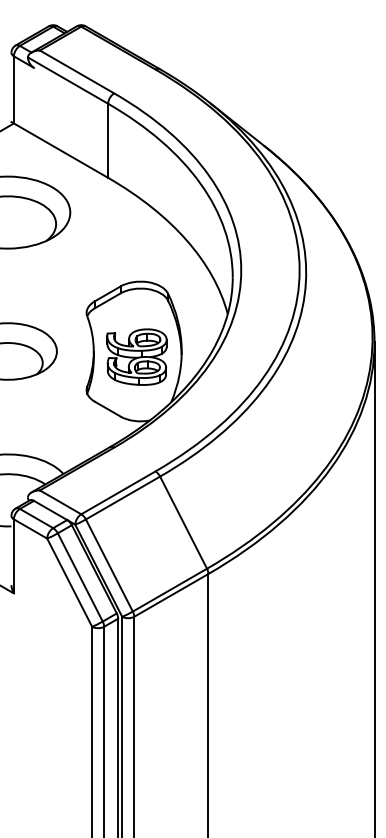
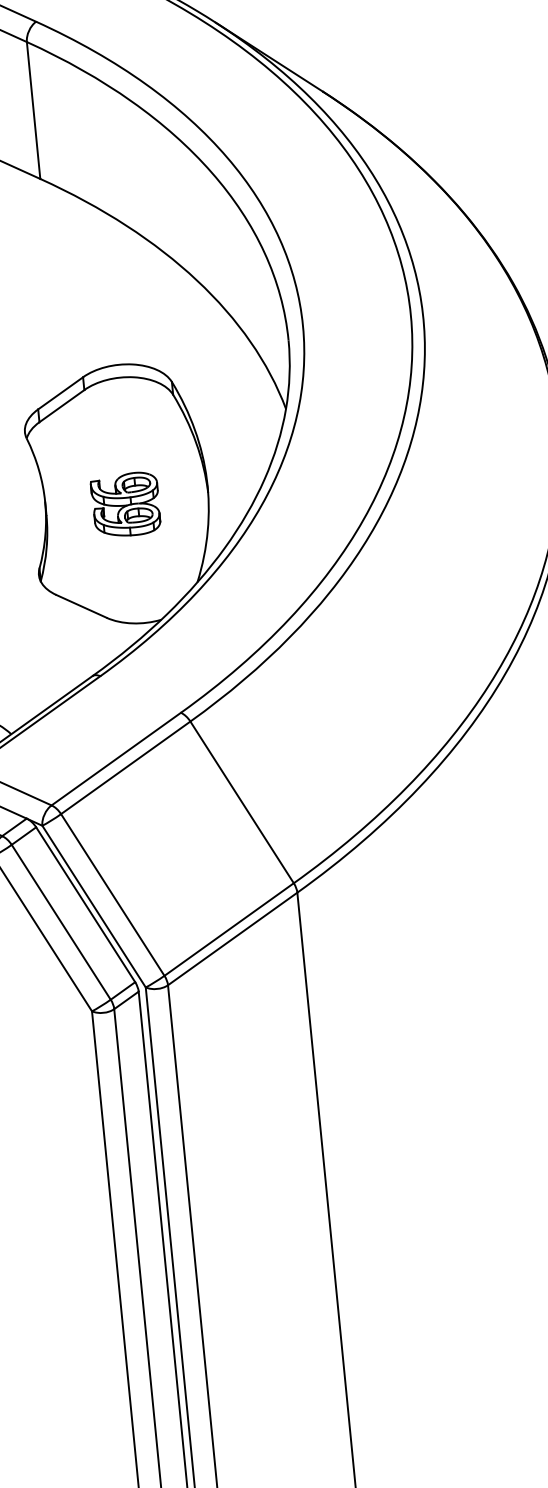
part: (136, 356) -> (125, 503), size x0.6

